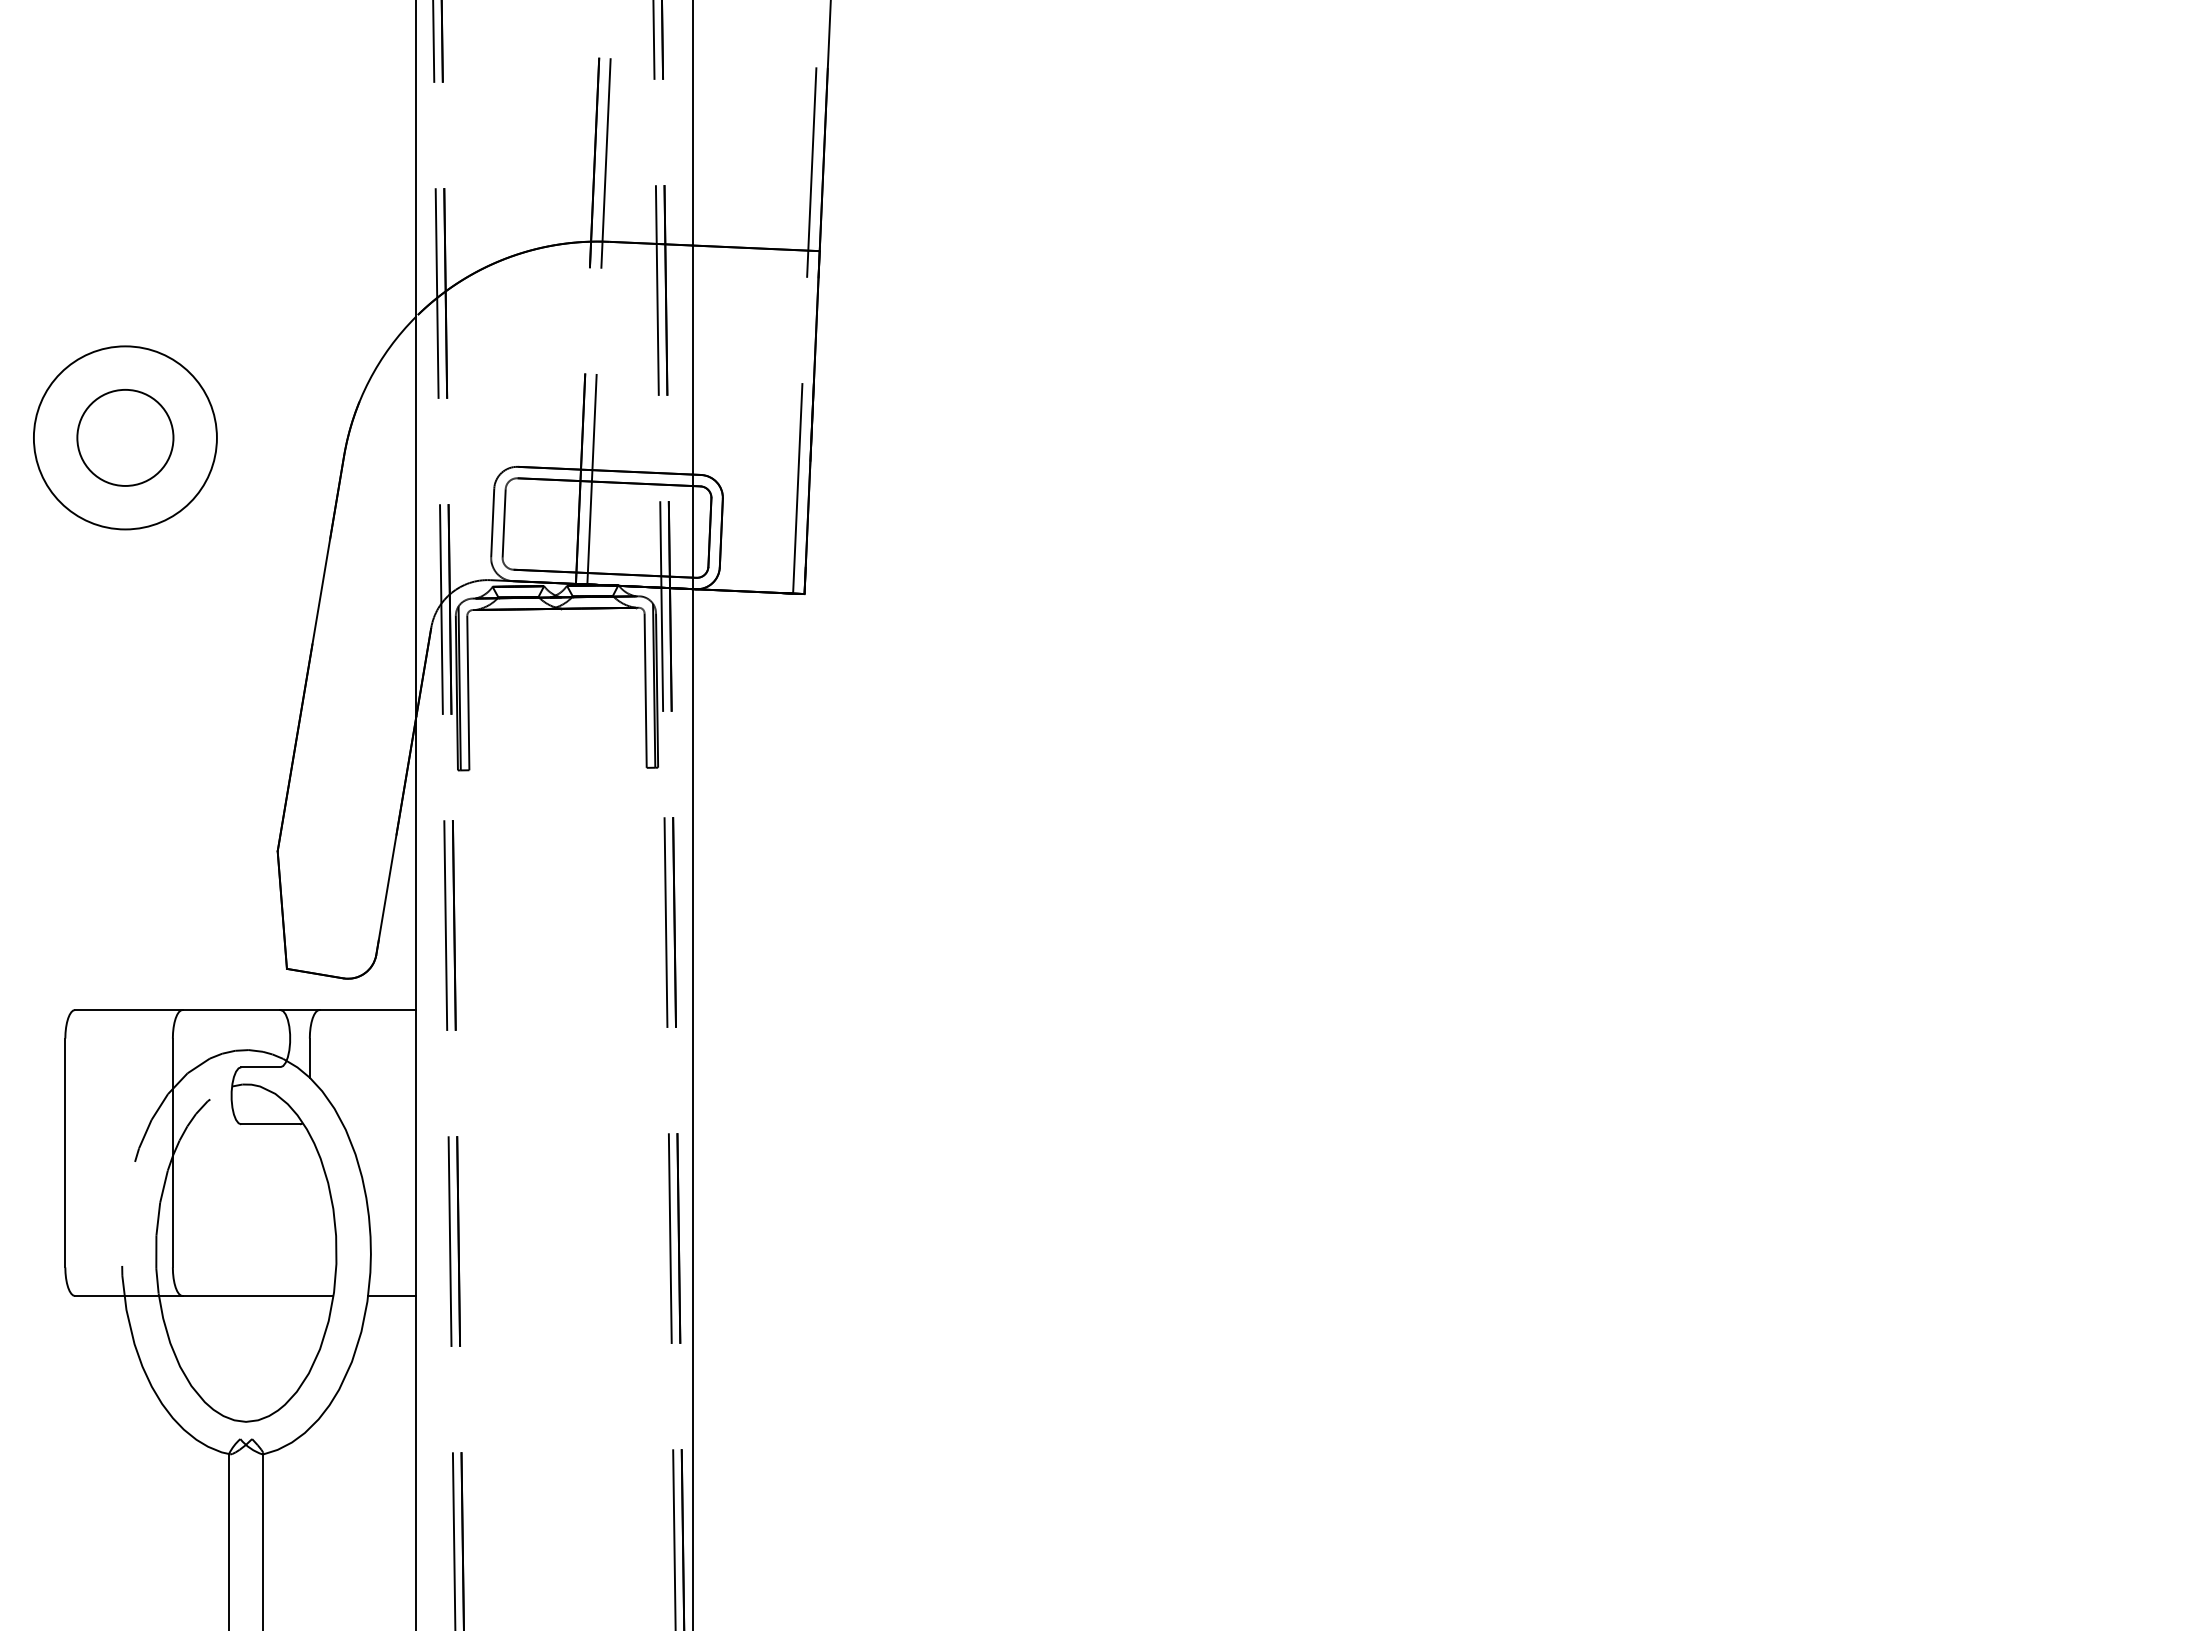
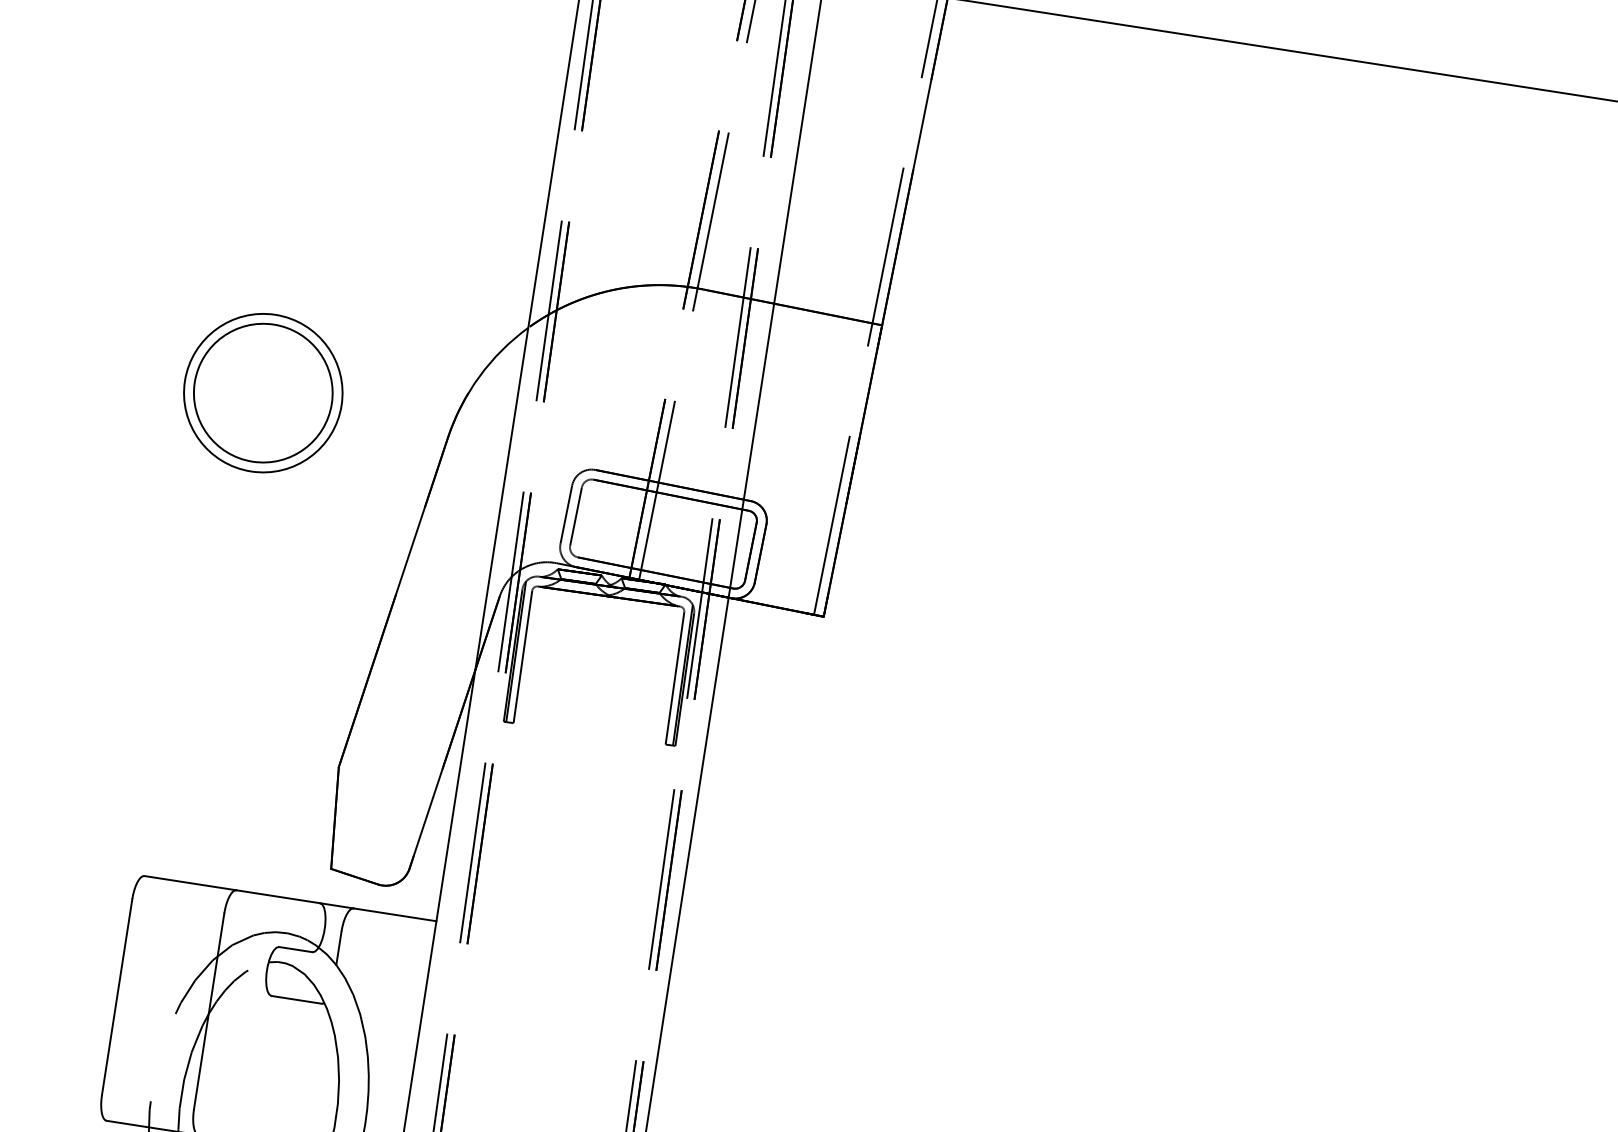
circle: (125, 437) -> (263, 392), size x1.67

